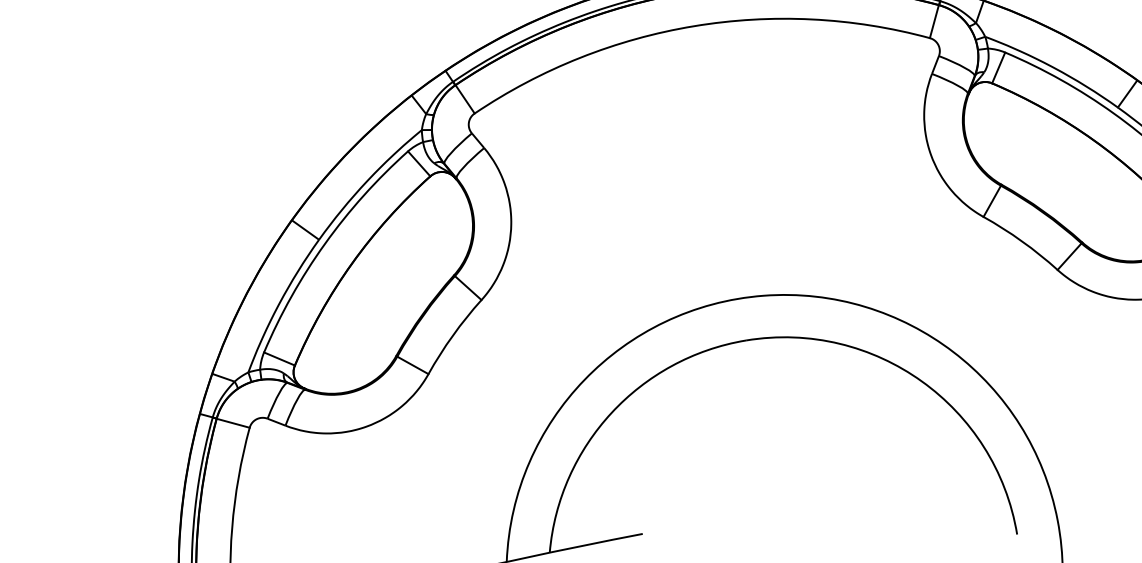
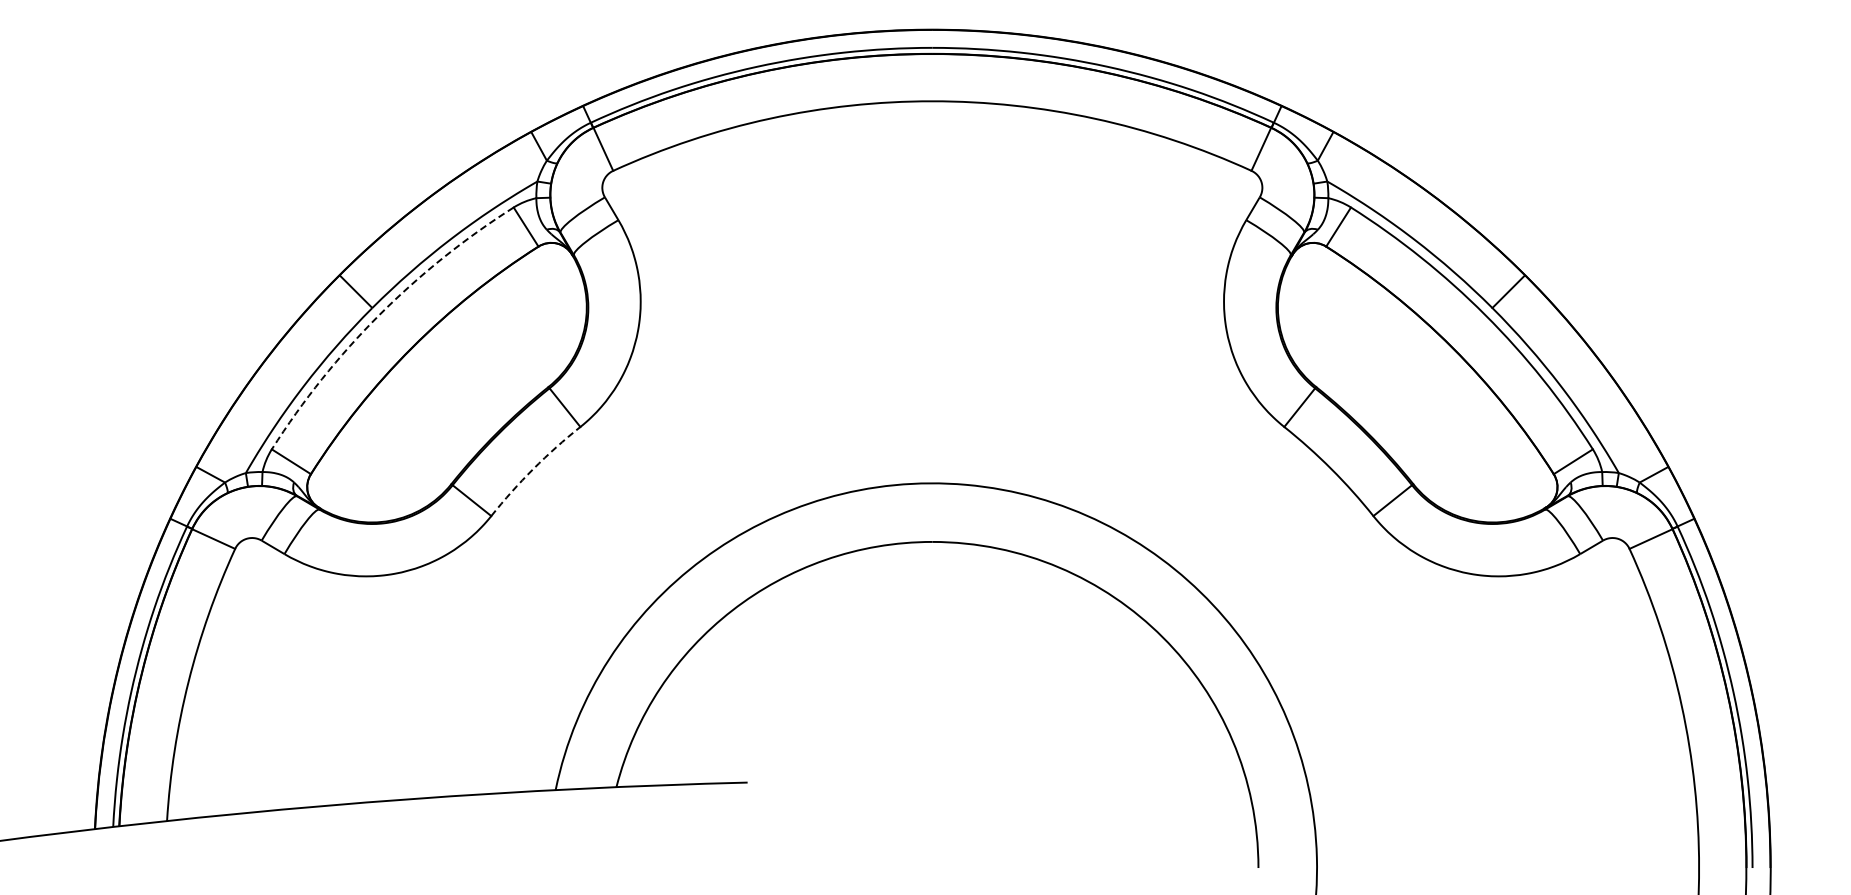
arc: (325, 244) -> (379, 315), solid -> dashed
arc: (453, 335) -> (533, 469), solid -> dashed

